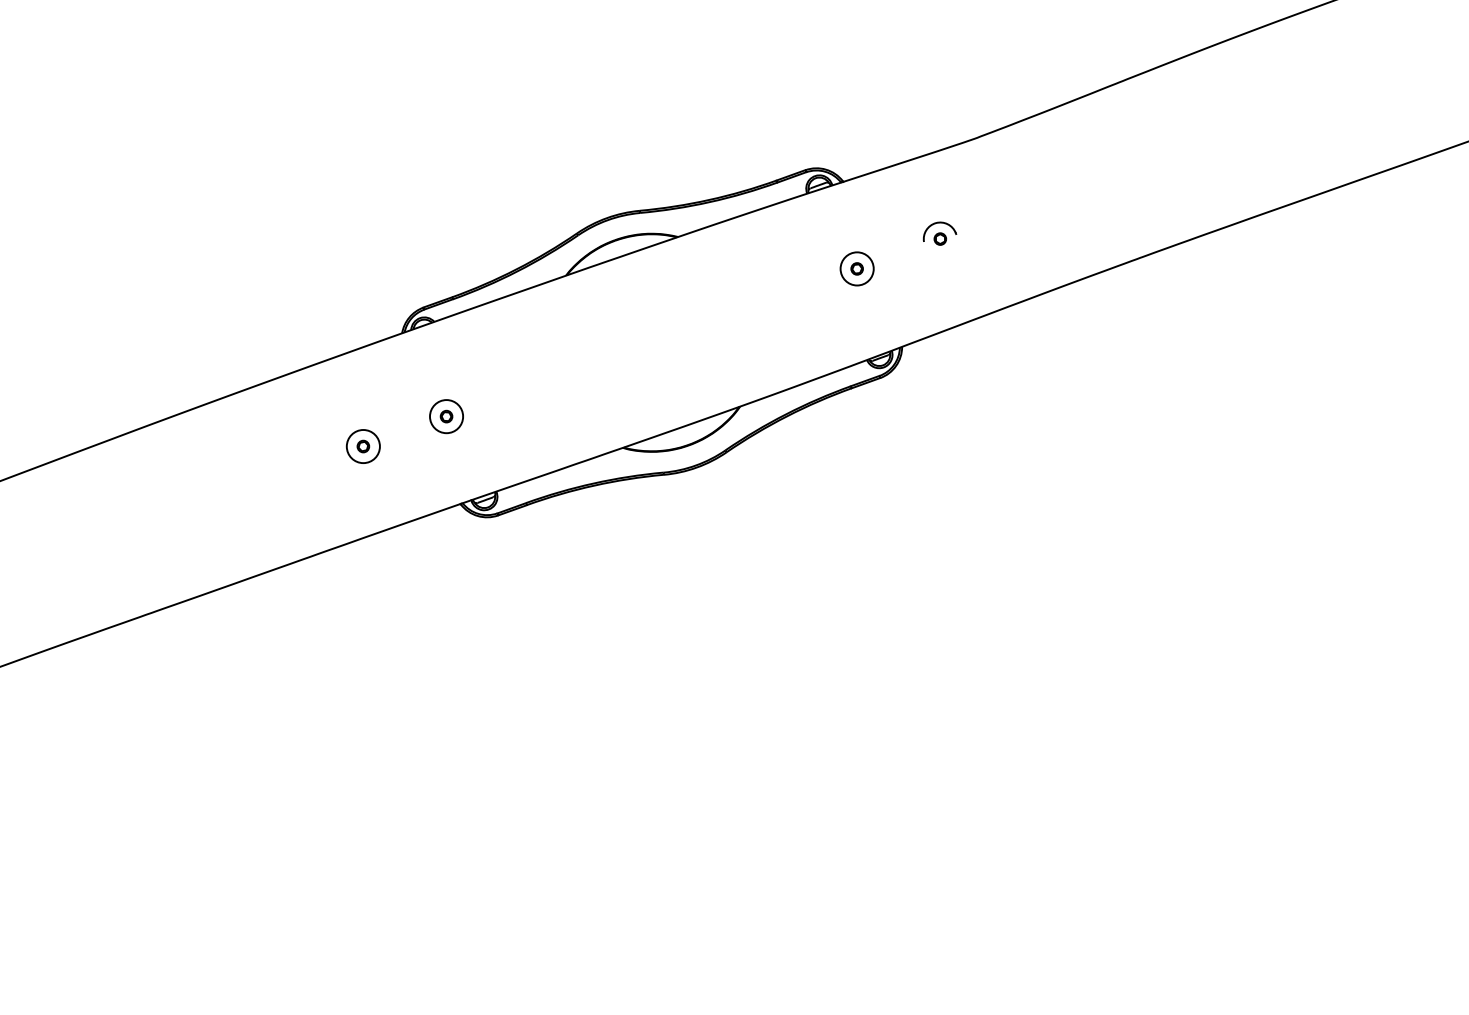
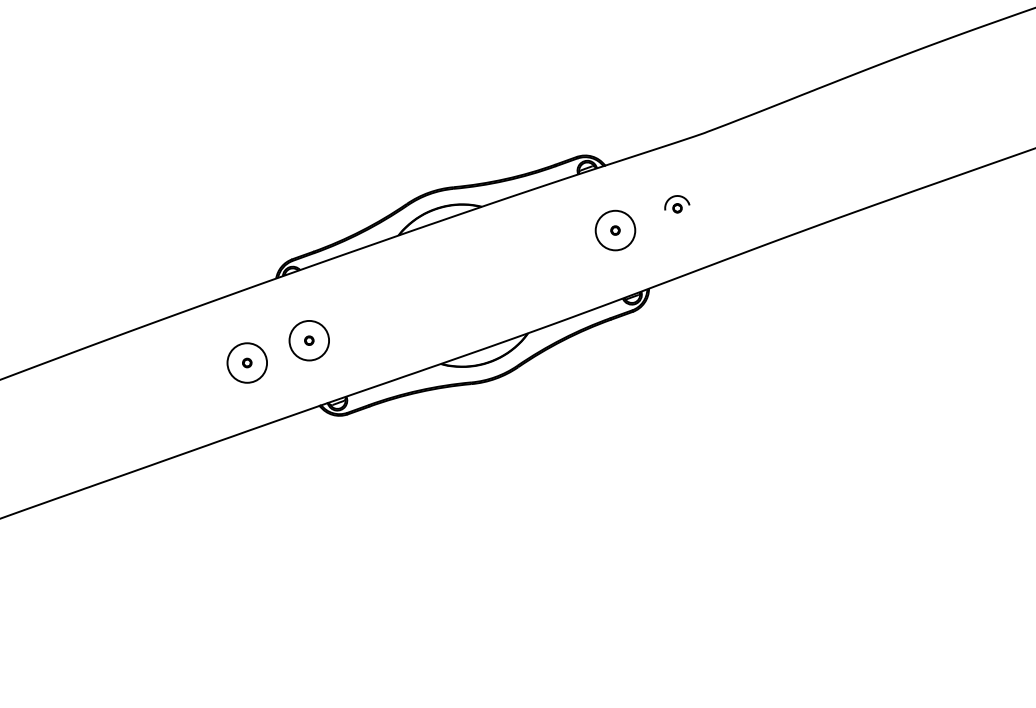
circle: (856, 268) -> (615, 230), size x1.6
circle: (446, 416) -> (309, 340), size x1.6
circle: (362, 446) -> (246, 362), size x1.6

